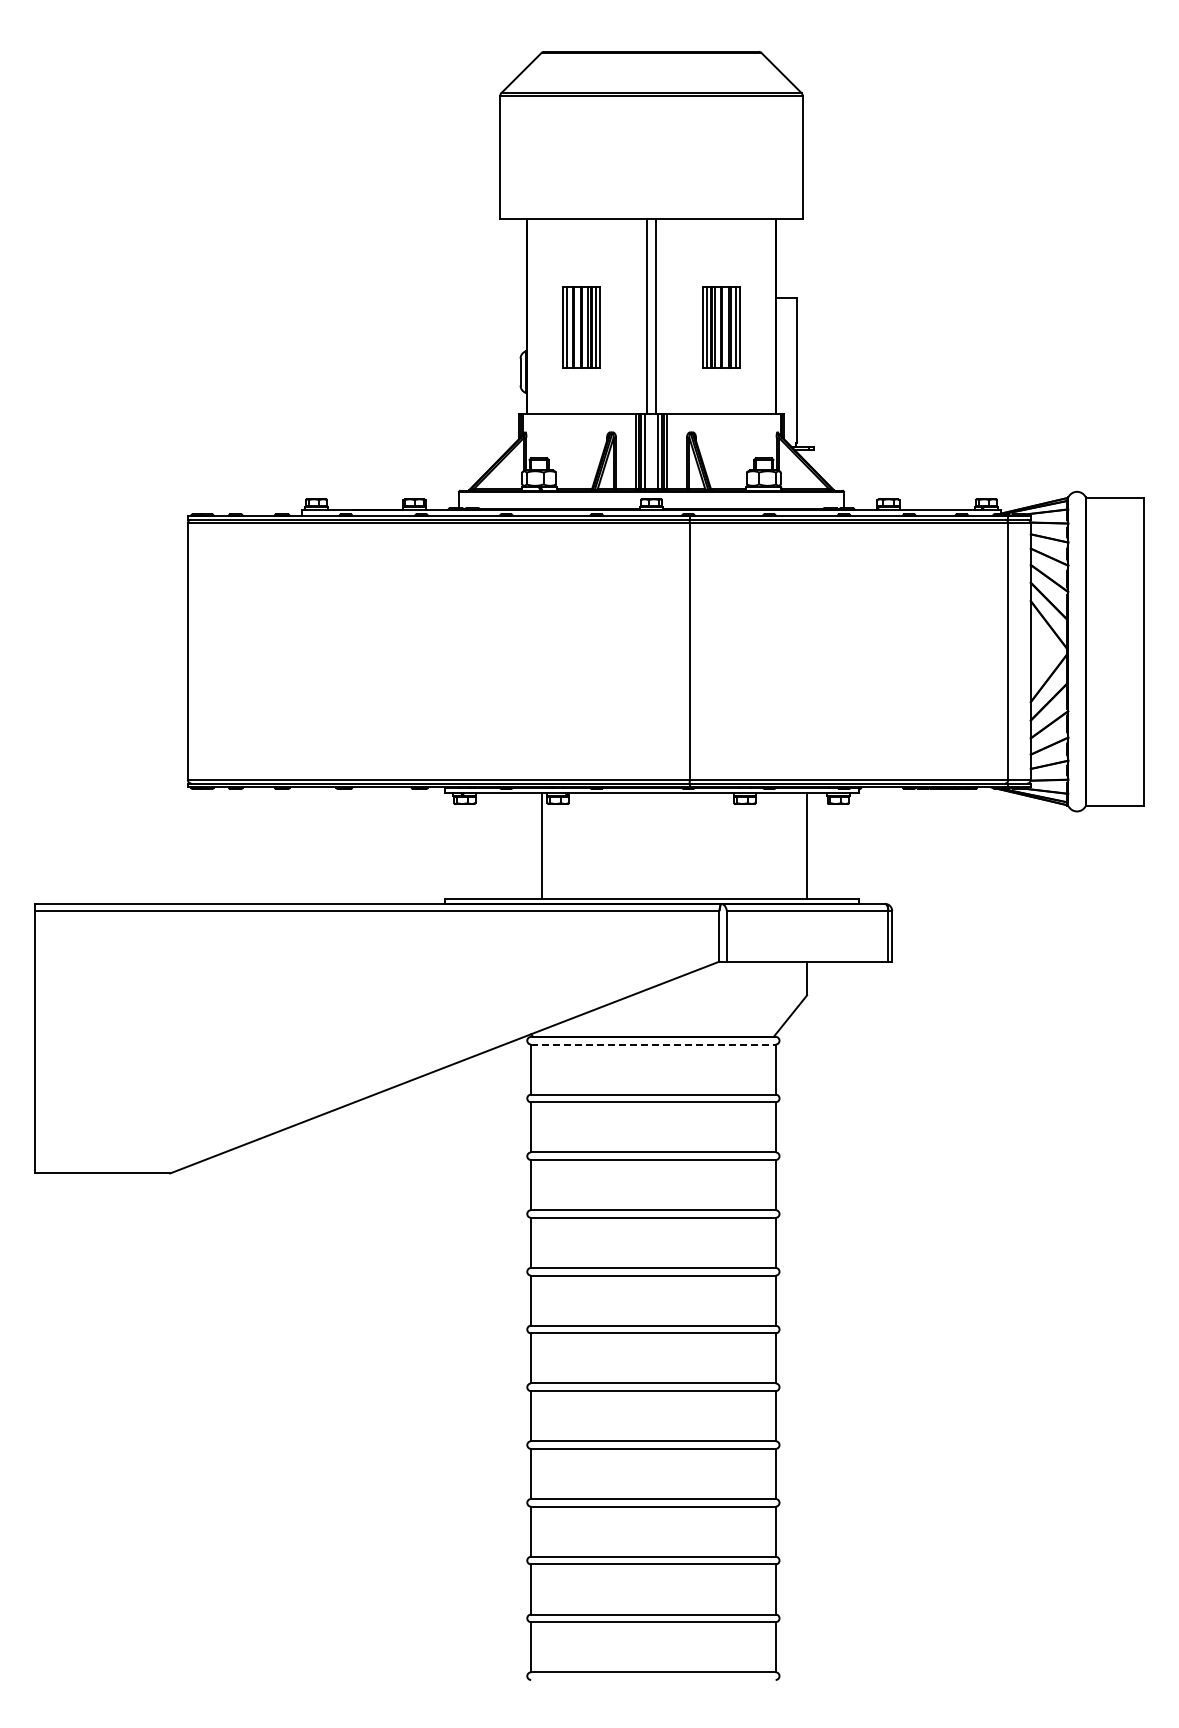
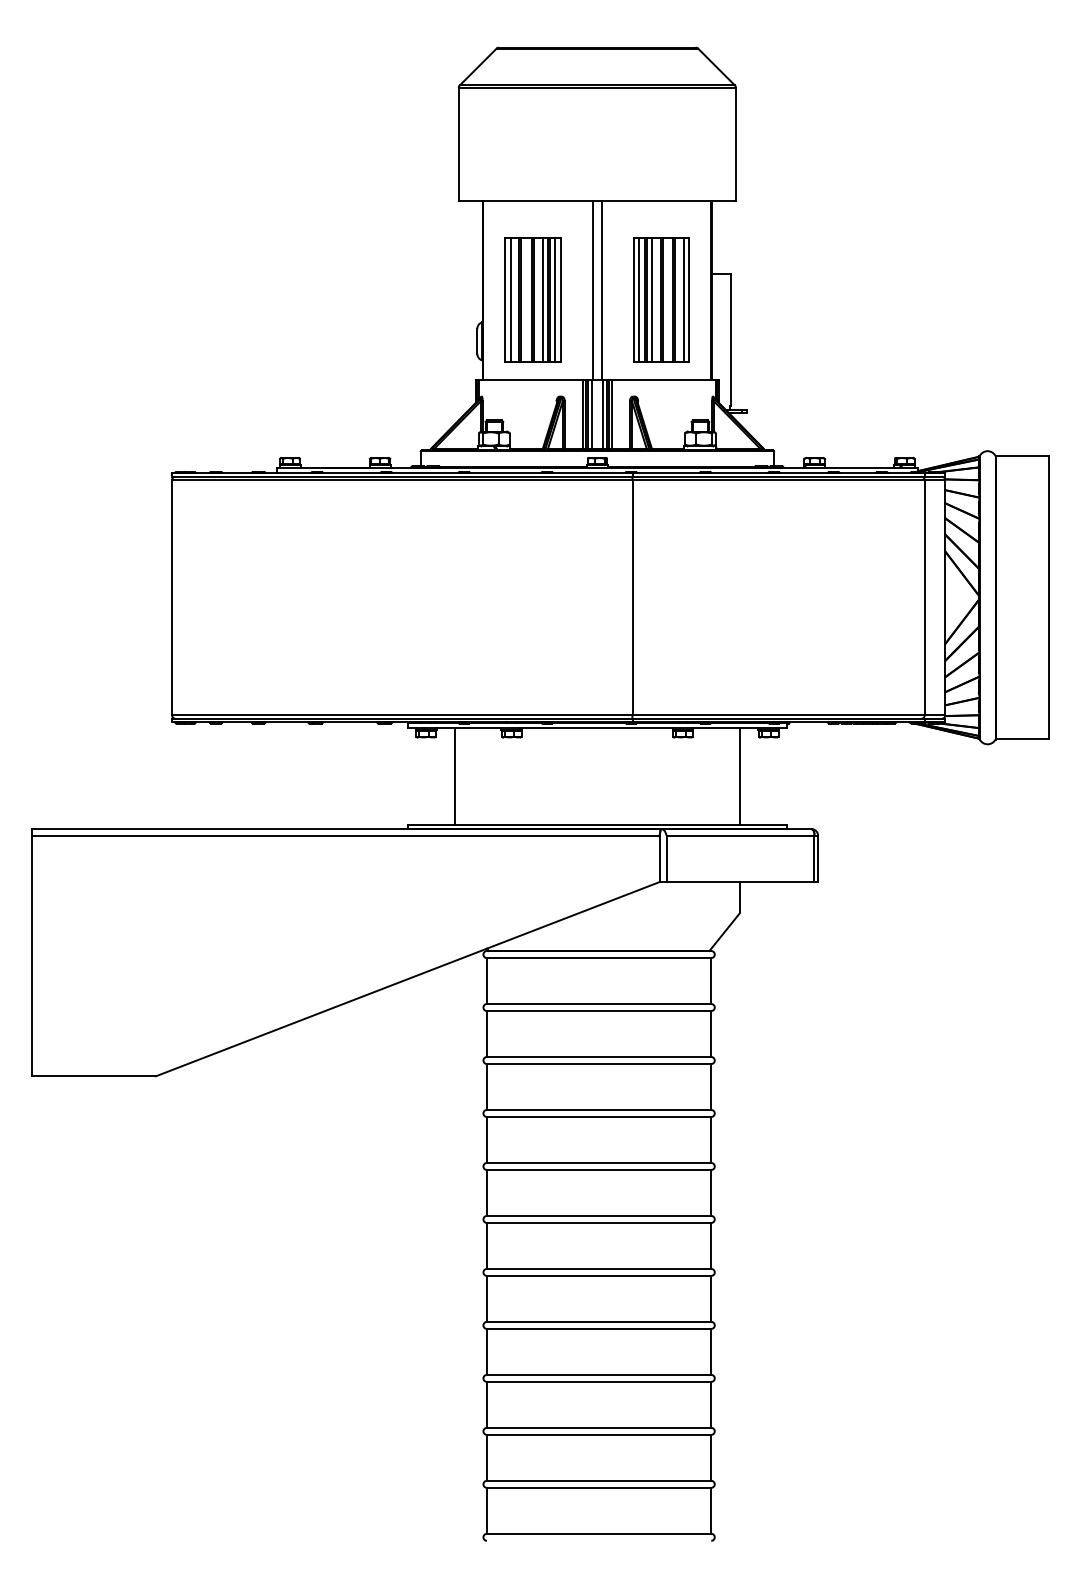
part: (581, 327) -> (533, 300), size x1.67
part: (721, 327) -> (661, 300), size x1.67
line: (541, 846) -> (455, 776), moved
line: (653, 1044) -> (599, 958), dashed -> solid

